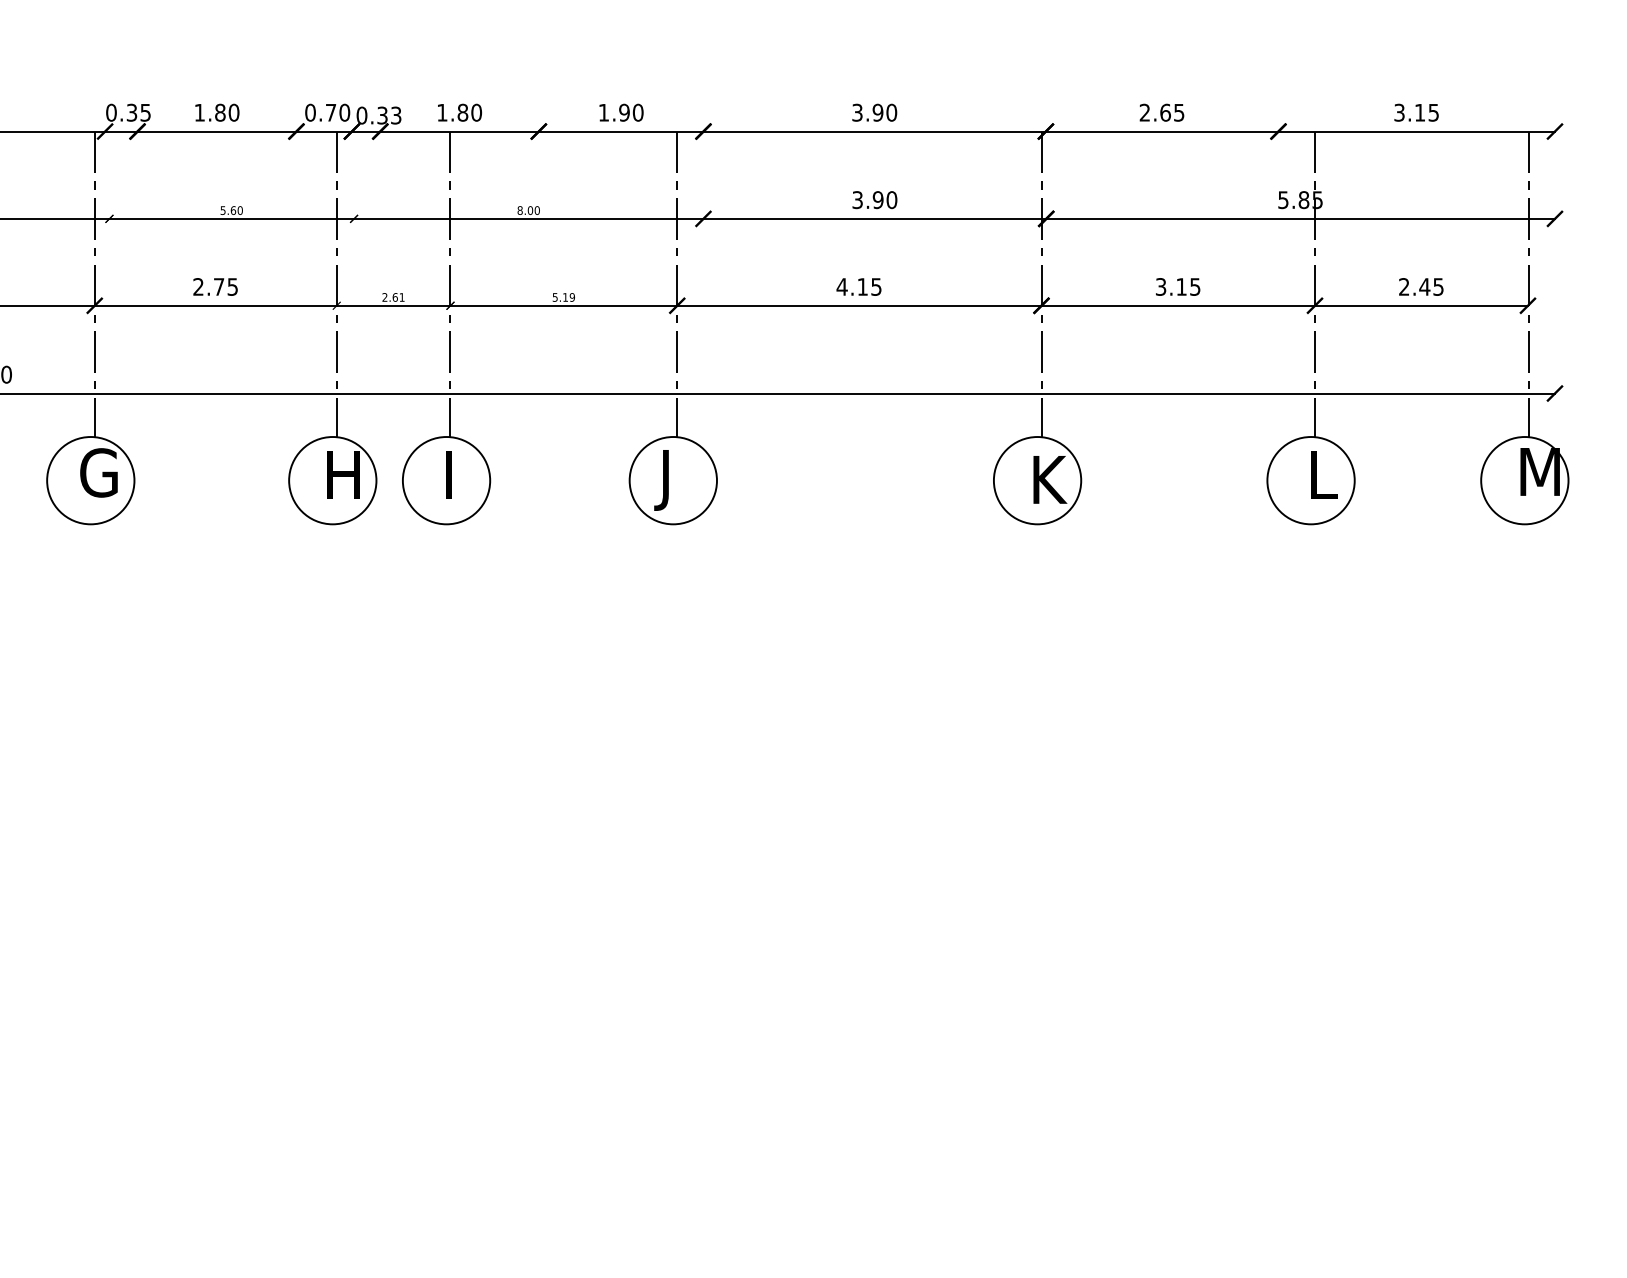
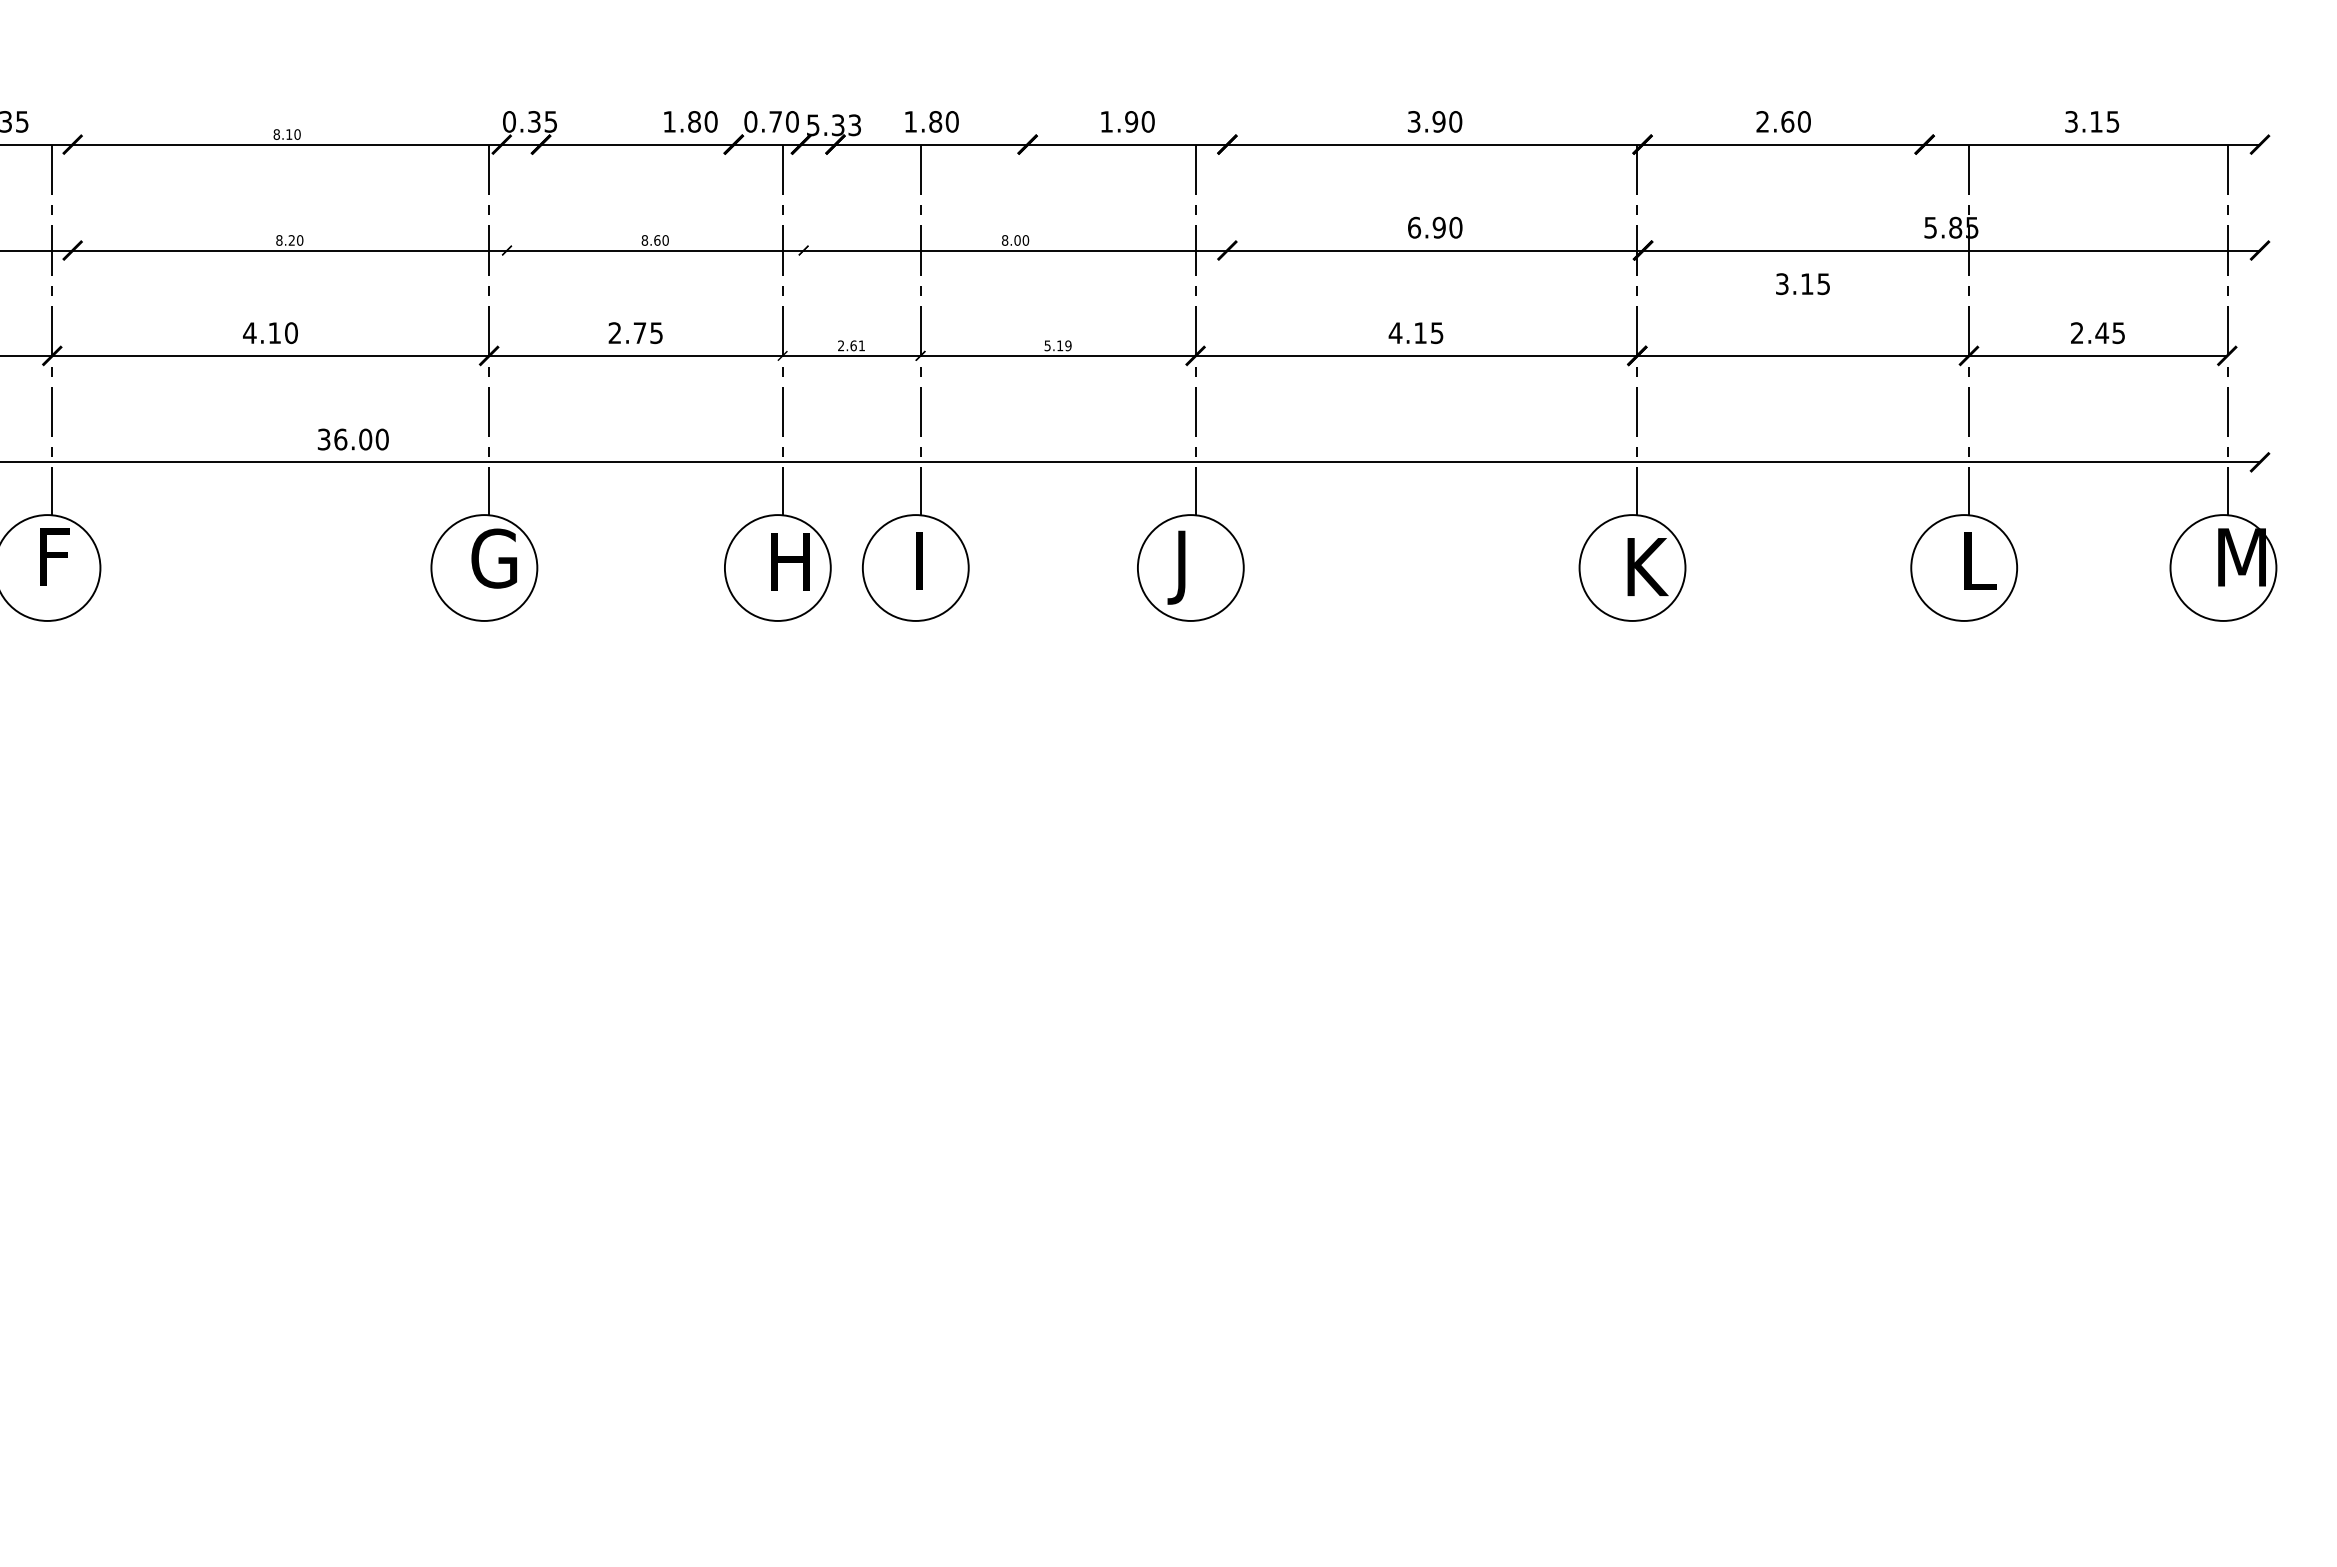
text: (217, 112) -> (690, 121), moved
text: (1178, 112) -> (1803, 121), 2.65 -> 2.60
text: (361, 115) -> (812, 125), 0.33 -> 5.33
text: (857, 199) -> (1414, 227), 3.90 -> 6.90
text: (222, 210) -> (644, 240), 5.60 -> 8.60
text: (1177, 287) -> (1802, 284), moved

